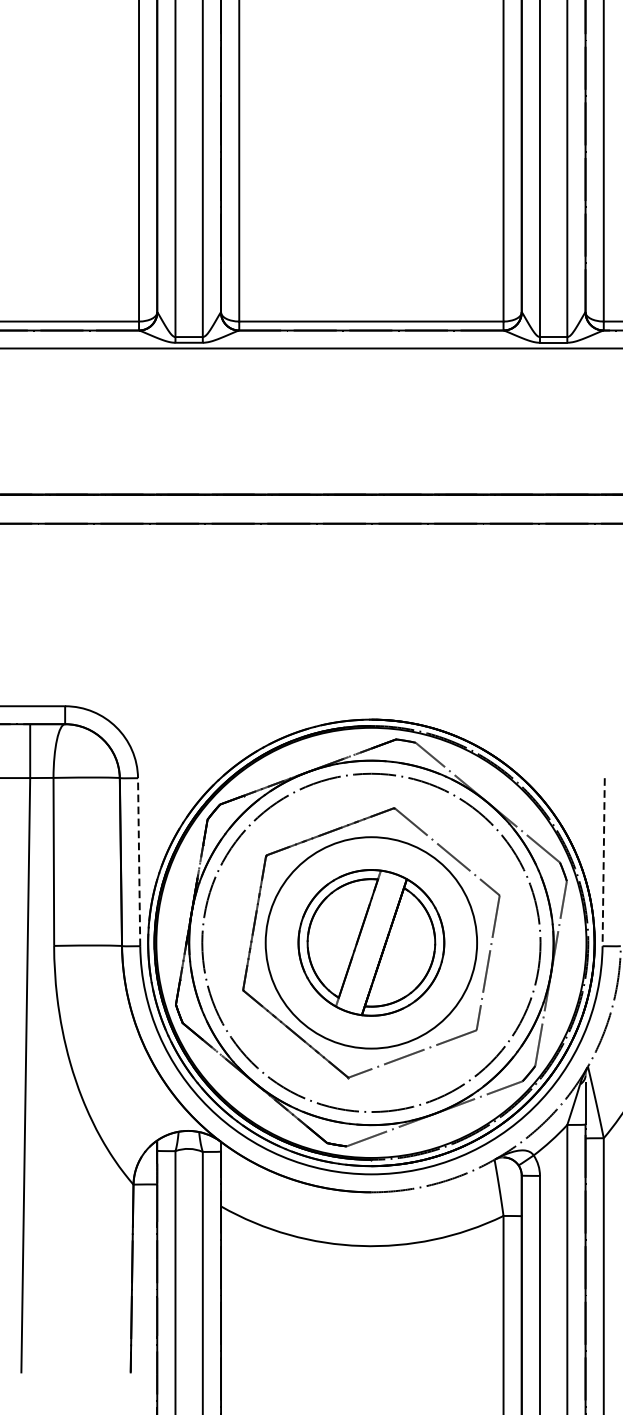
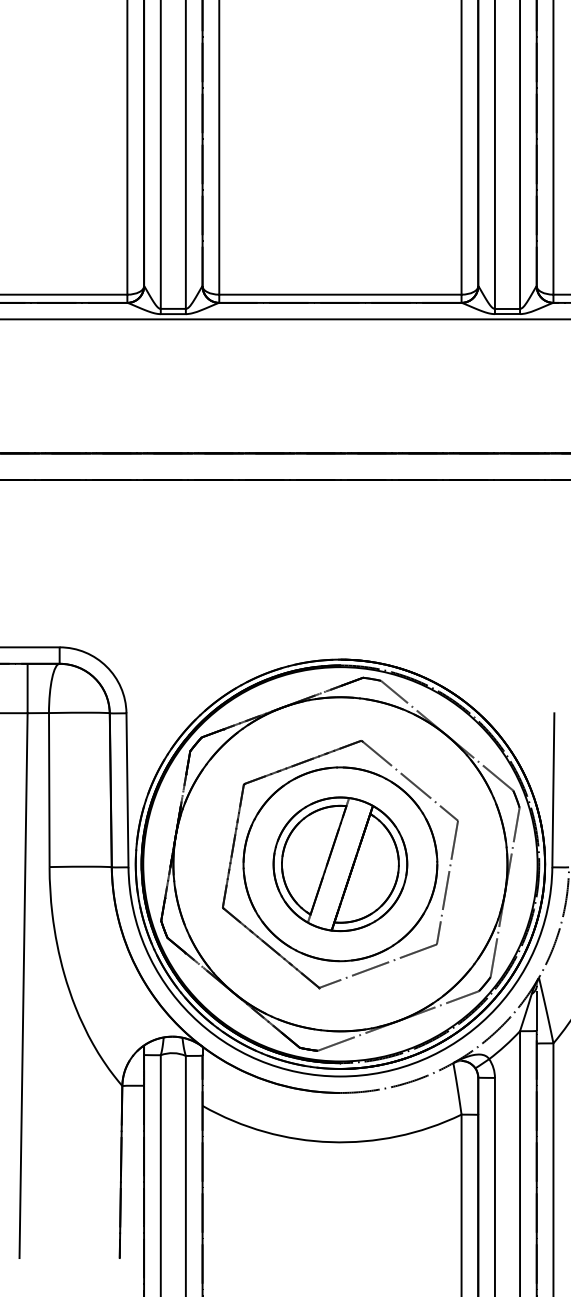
line: (139, 861) -> (127, 789), dashed -> solid
line: (603, 862) -> (553, 790), dashed -> solid
circle: (371, 943) -> (340, 864), size x0.62

